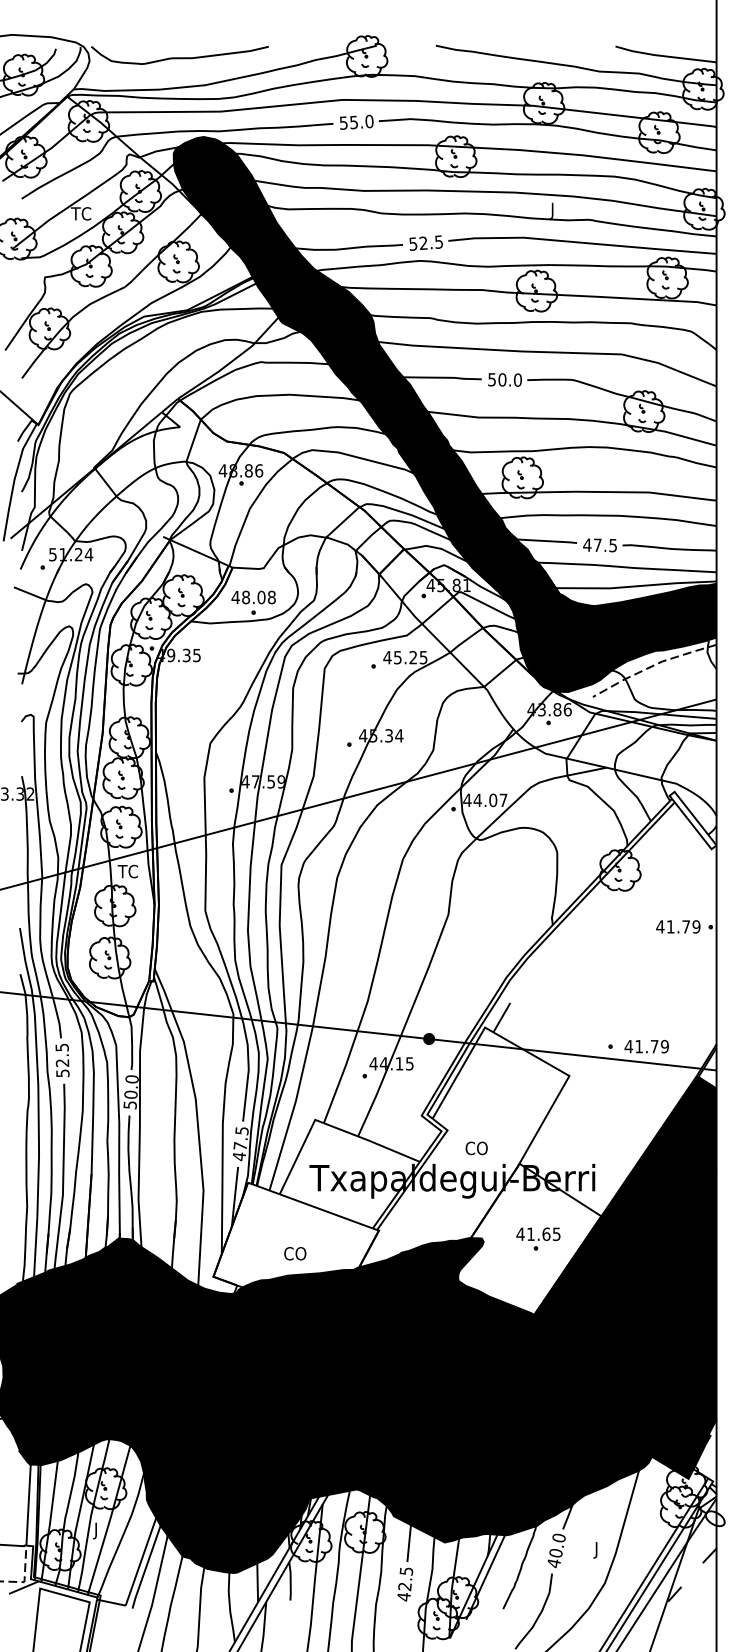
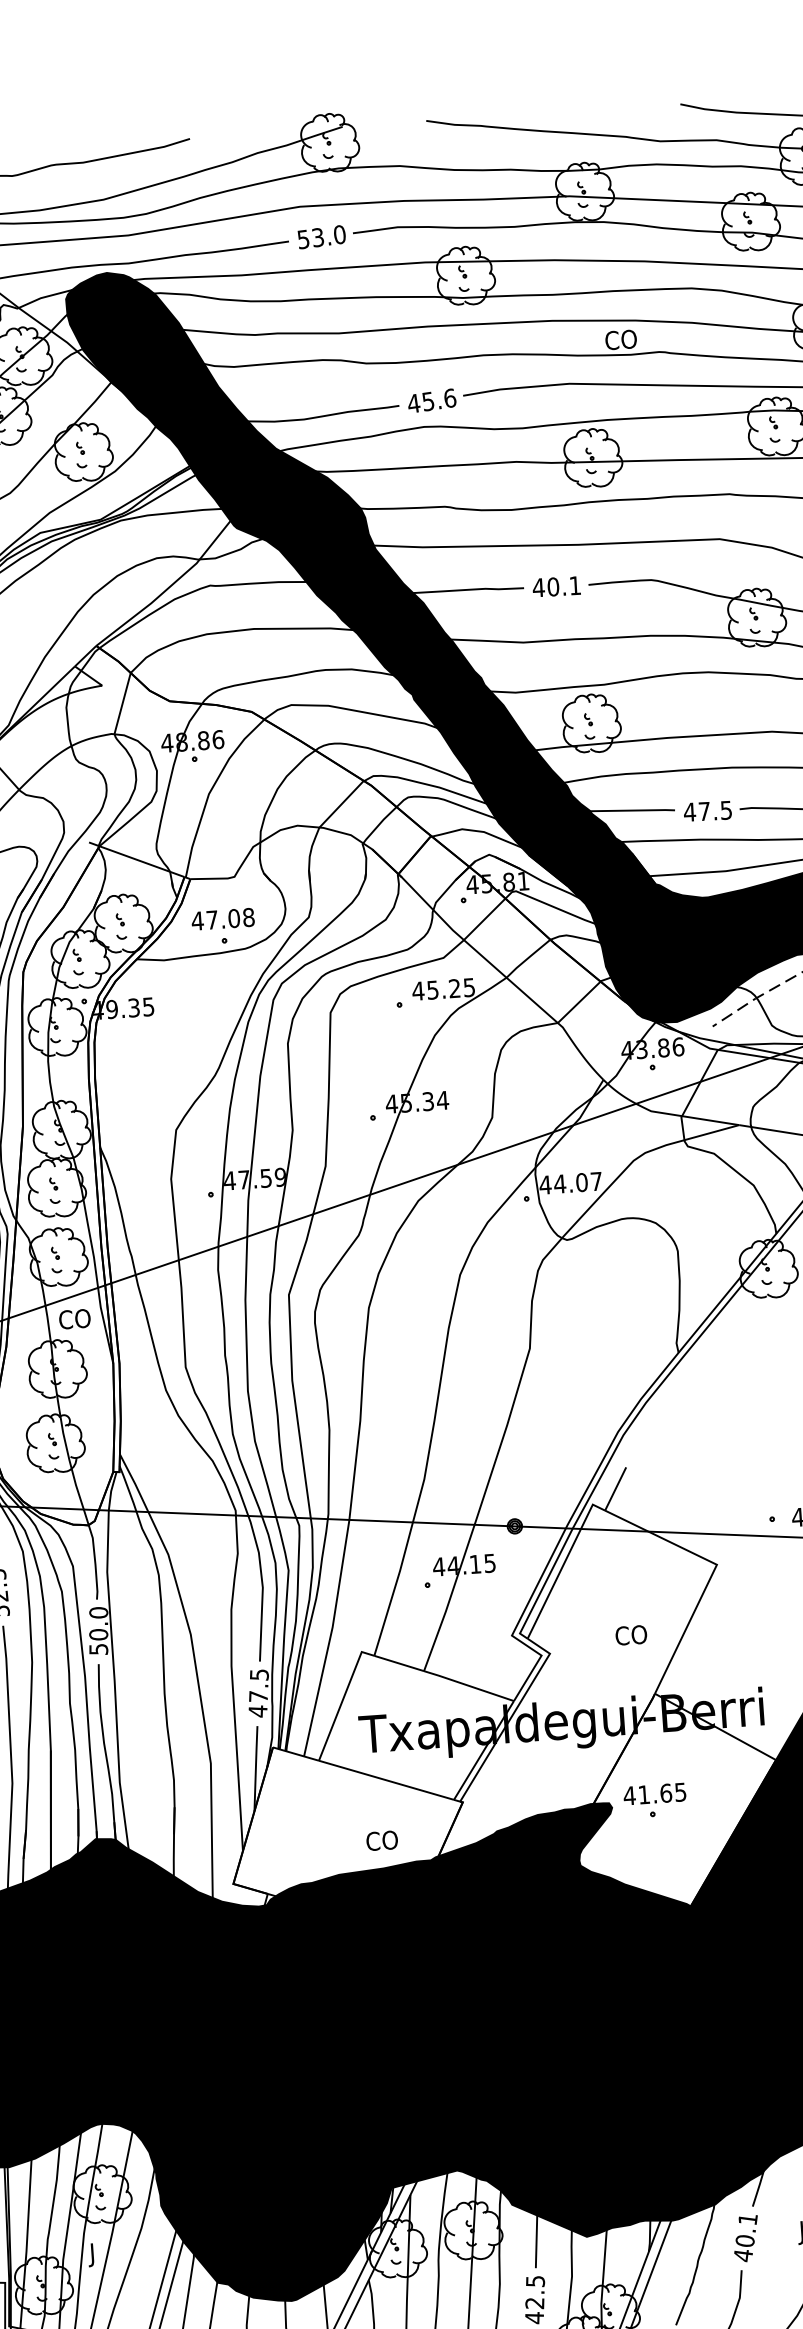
text: (354, 121) -> (318, 236), 55.0 -> 53.0
text: (561, 210) -> (620, 341), J -> CO
text: (426, 242) -> (432, 400), 52.5 -> 45.6
text: (504, 379) -> (556, 586), 50.0 -> 40.1
text: (246, 597) -> (212, 920), 48.08 -> 47.08
text: (128, 871) -> (73, 1319), TC -> CO
text: (476, 1148) -> (631, 1635), moved
part: (538, 1238) -> (655, 1800), moved
text: (295, 1253) -> (382, 1840), moved
text: (559, 1537) -> (748, 2218), 40.0 -> 40.1

